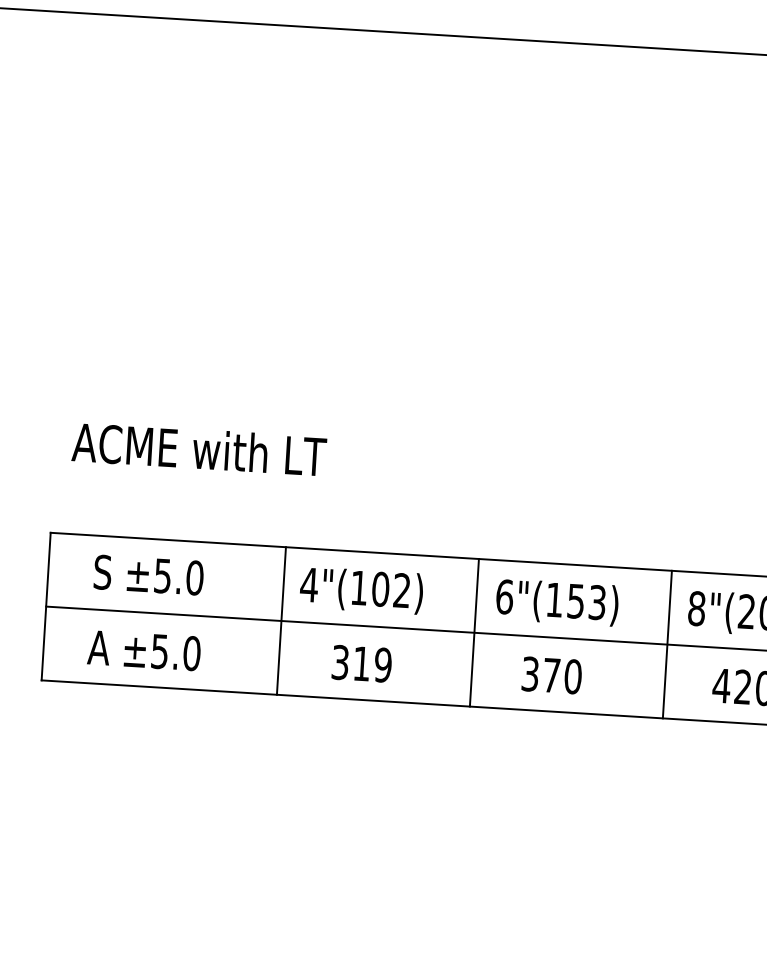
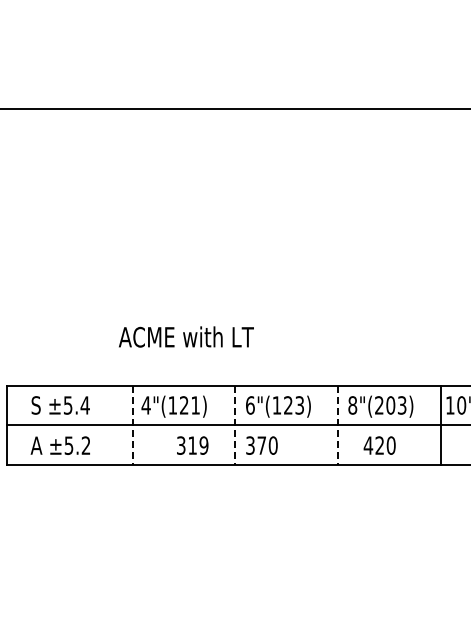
text: (199, 448) -> (186, 336), moved
text: (193, 577) -> (84, 405), ±5.0 -> ±5.4
text: (390, 590) -> (189, 405), 4"(102) -> 4"(121)
text: (576, 601) -> (288, 405), 6"(153) -> 6"(123)
line: (281, 621) -> (132, 425), solid -> dashed
line: (474, 632) -> (235, 425), solid -> dashed
line: (667, 644) -> (338, 425), solid -> dashed
text: (190, 653) -> (85, 445), ±5.0 -> ±5.2
text: (361, 663) -> (192, 445), moved
text: (551, 675) -> (261, 445), moved

